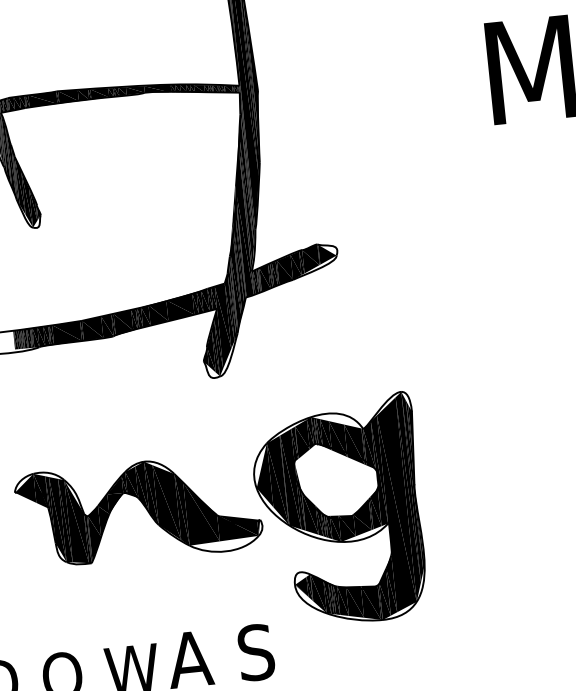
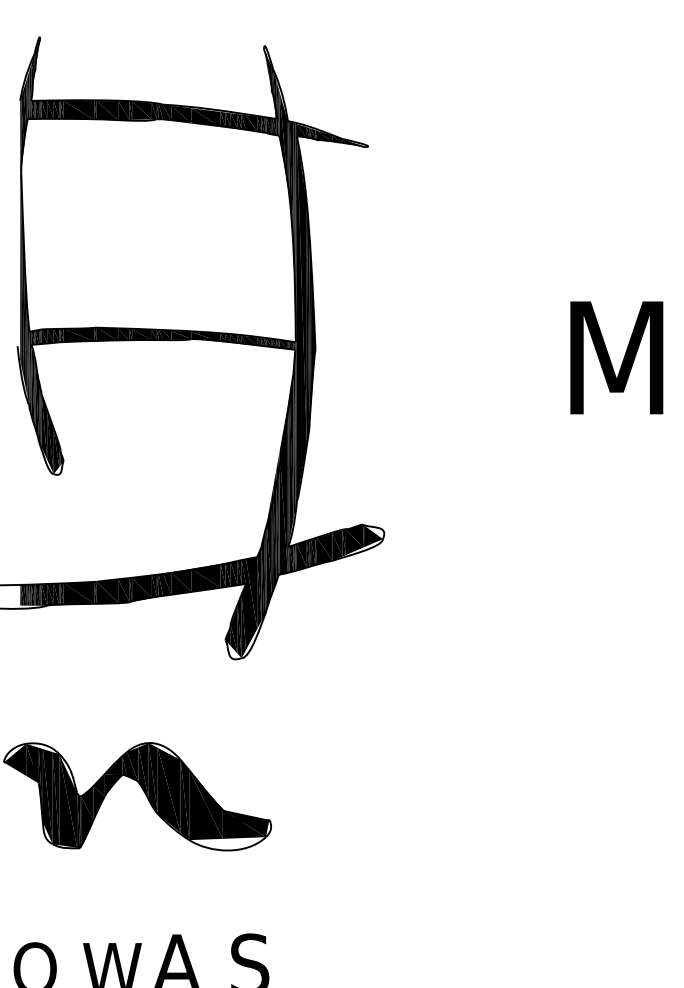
part: (339, 511) -> (357, 819), removed

